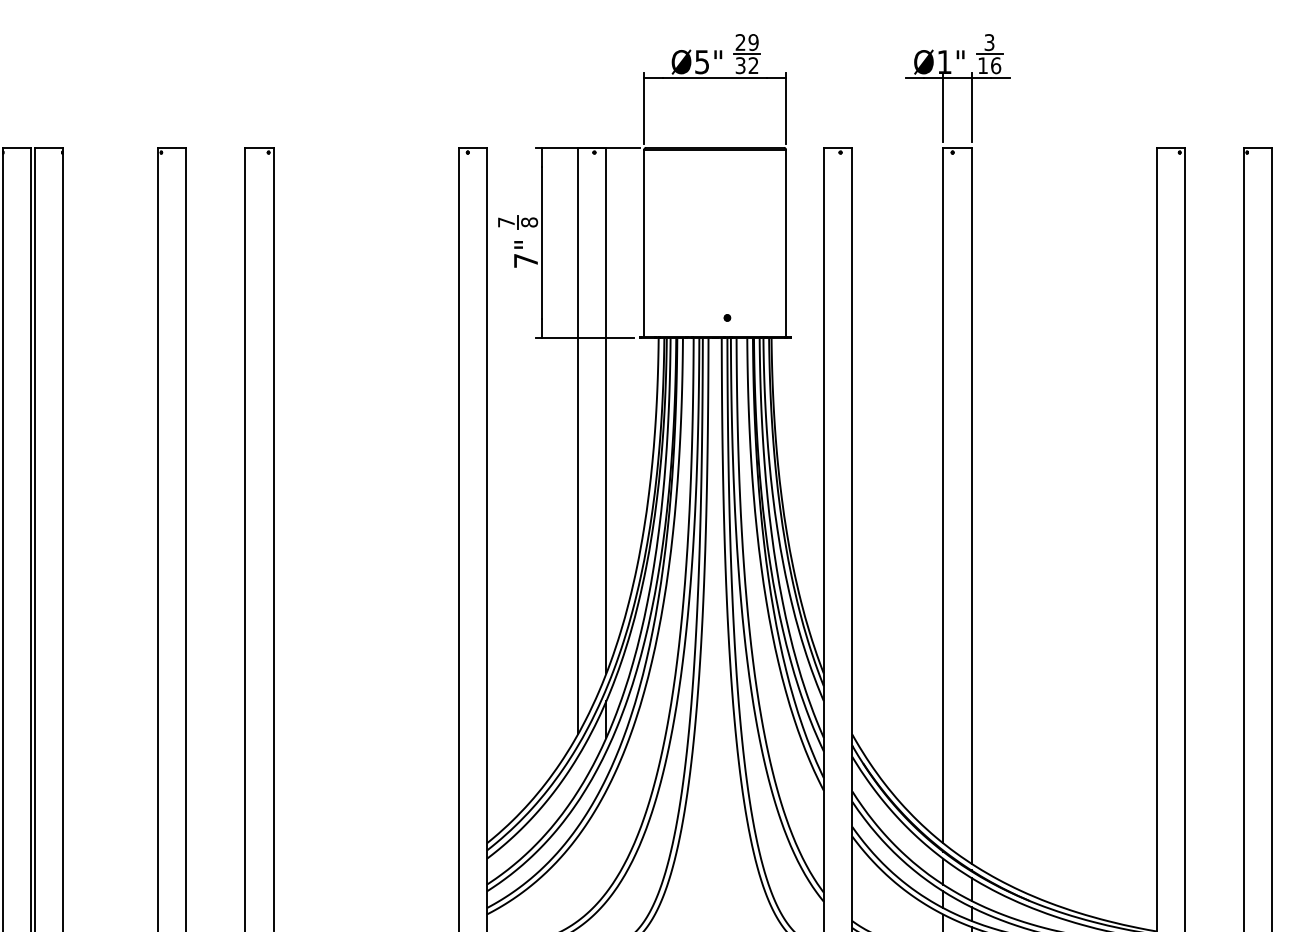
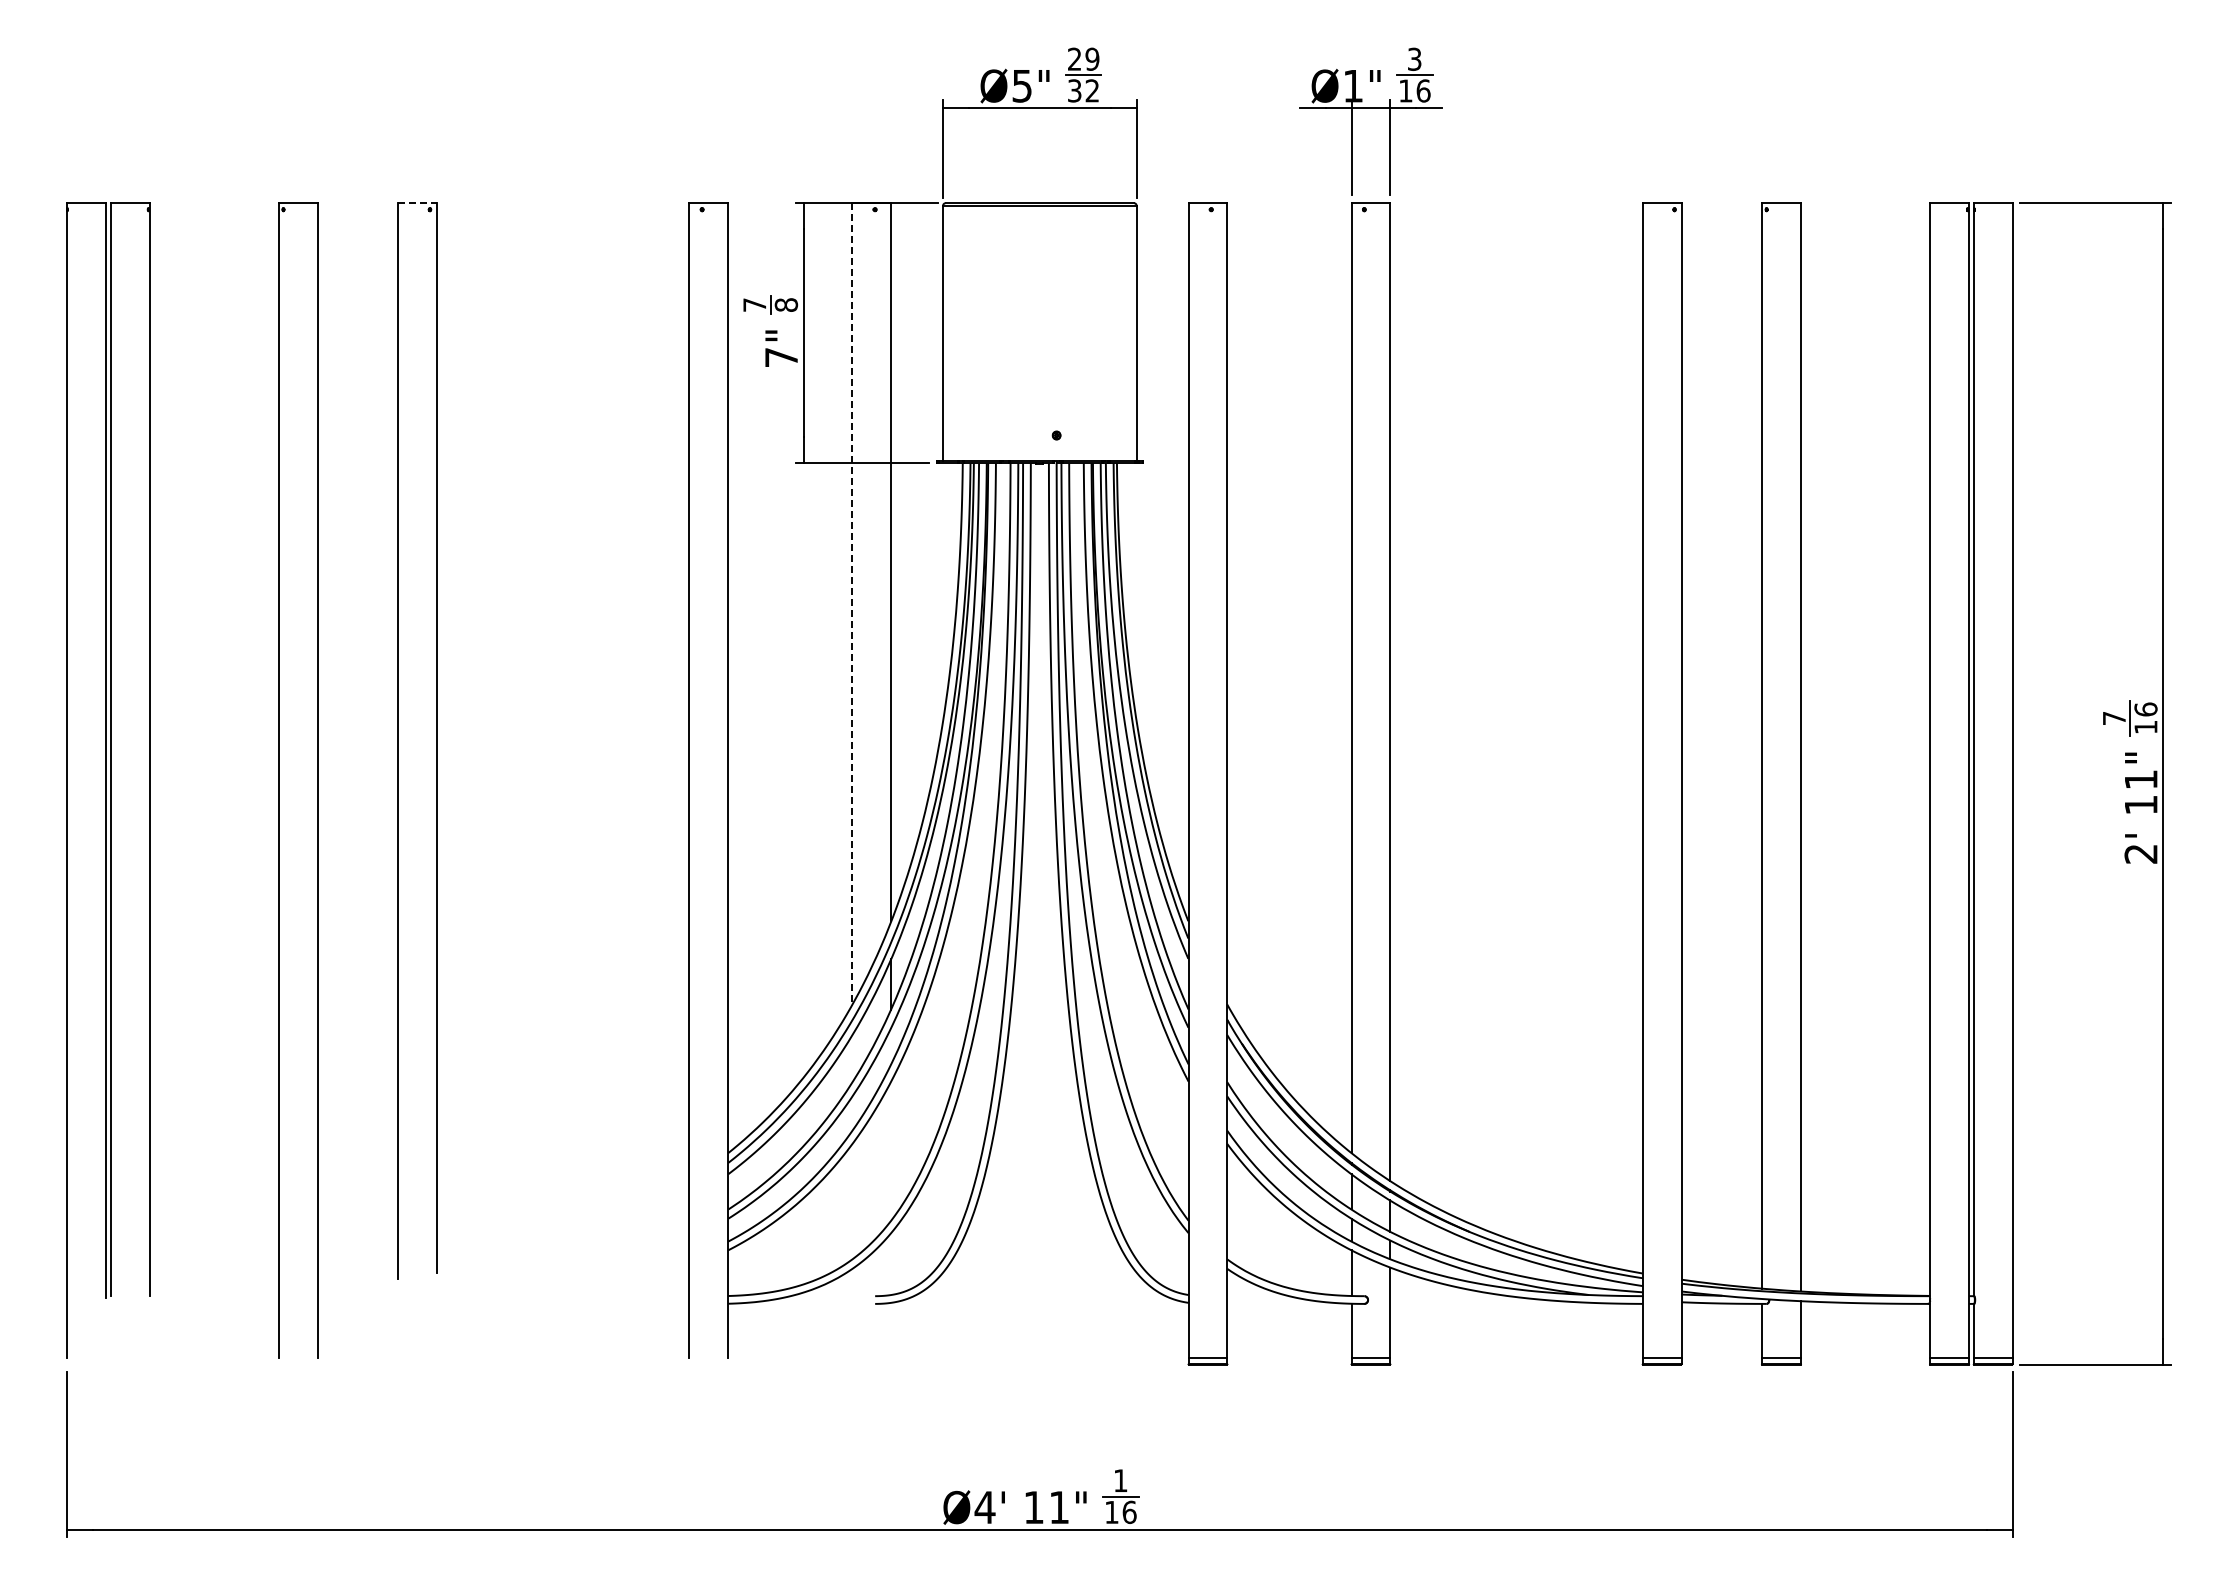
line: (260, 147) -> (418, 202), solid -> dashed
line: (577, 440) -> (852, 603), solid -> dashed

